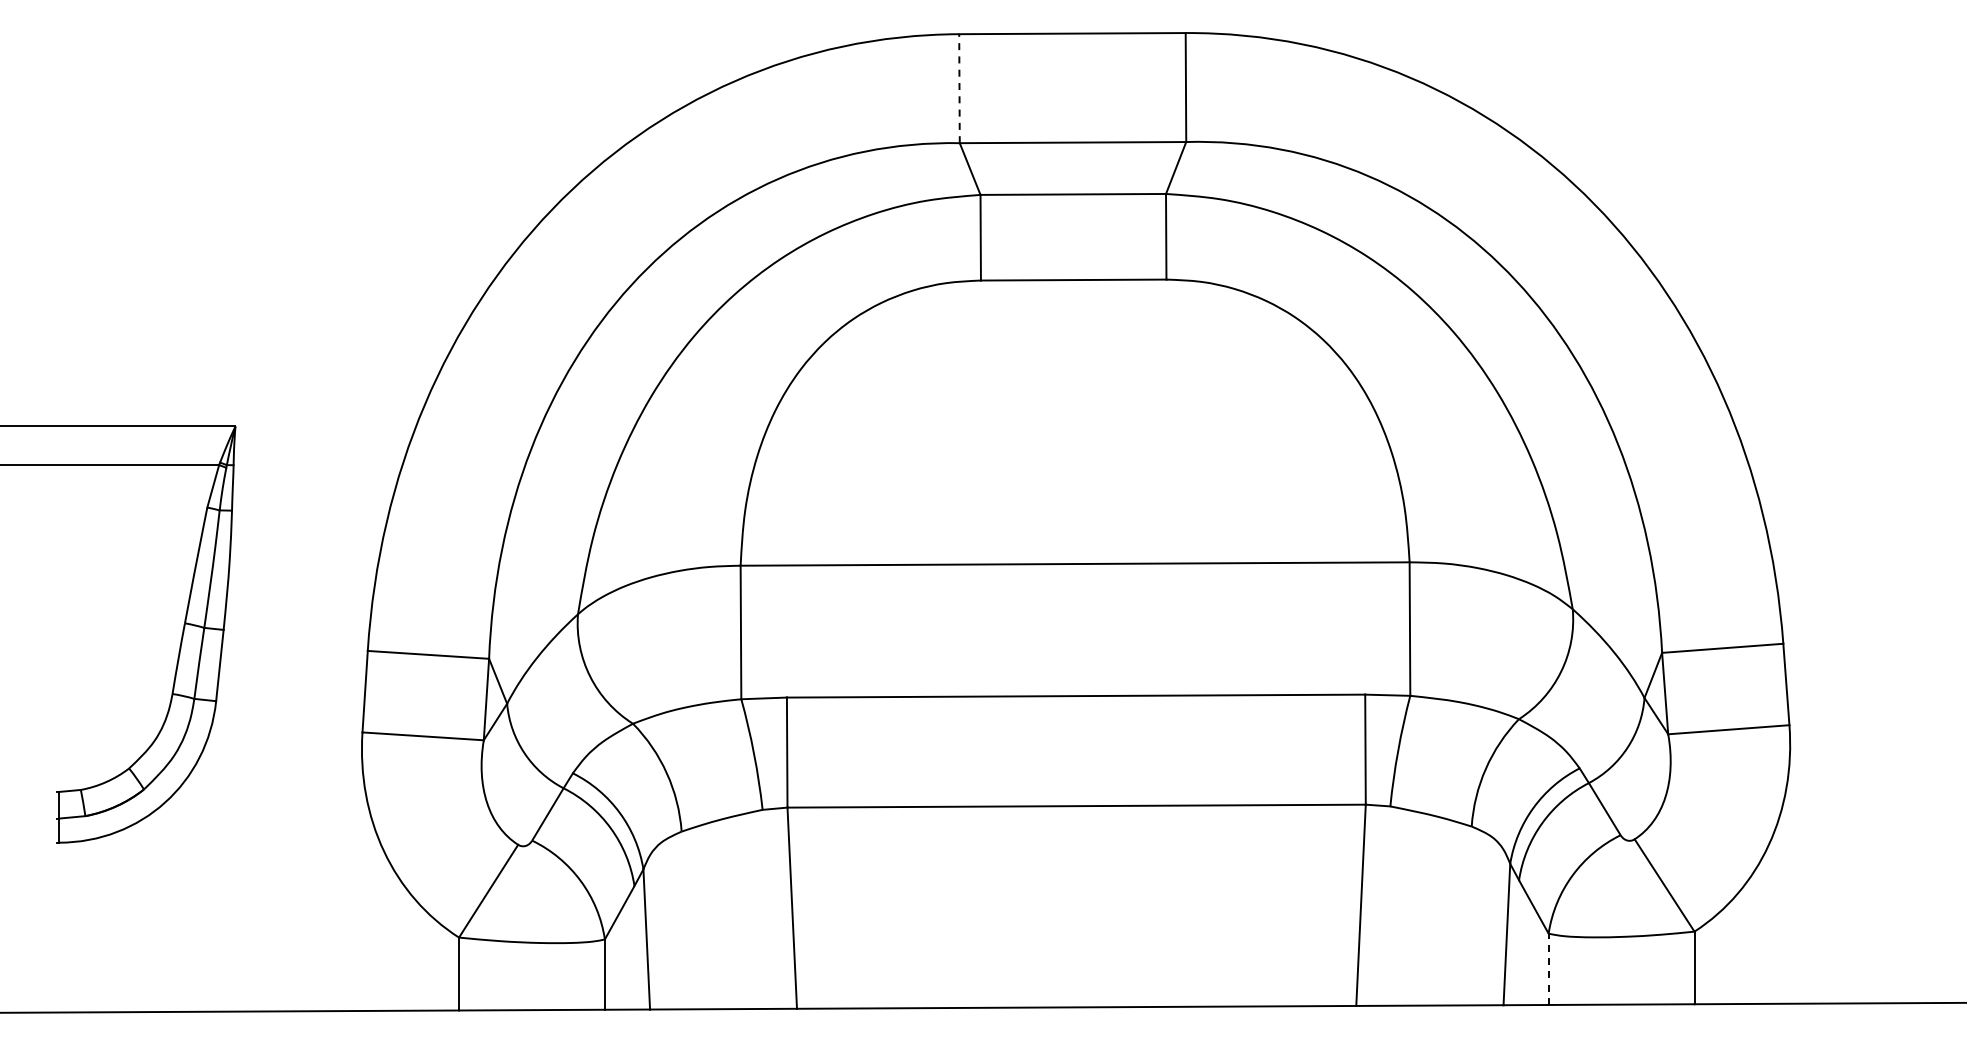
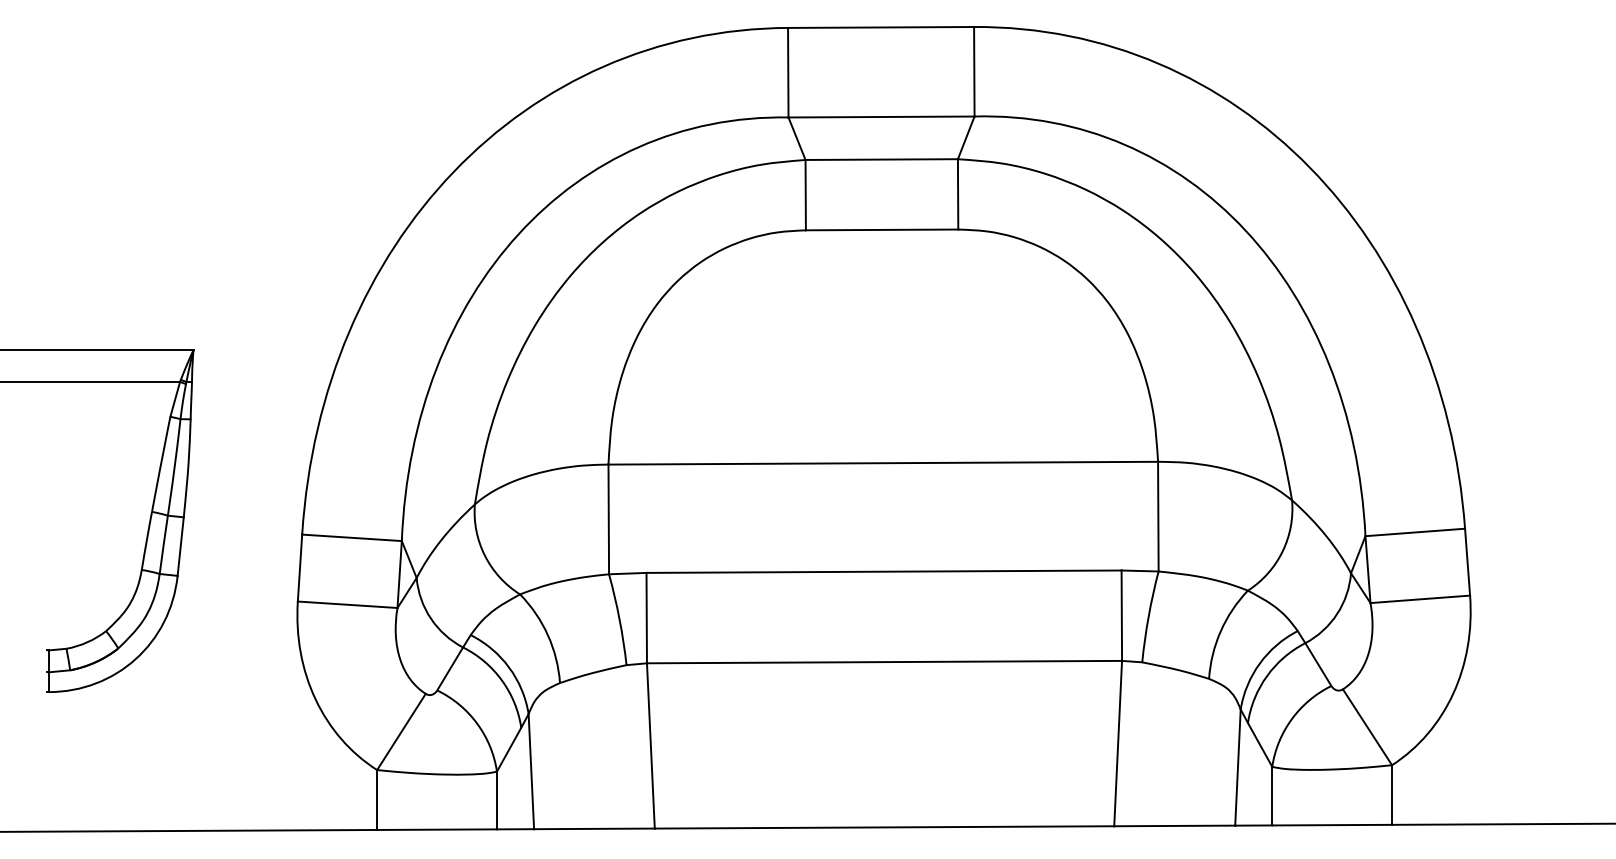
line: (959, 88) -> (788, 72), dashed -> solid
line: (1548, 969) -> (1272, 796), dashed -> solid

